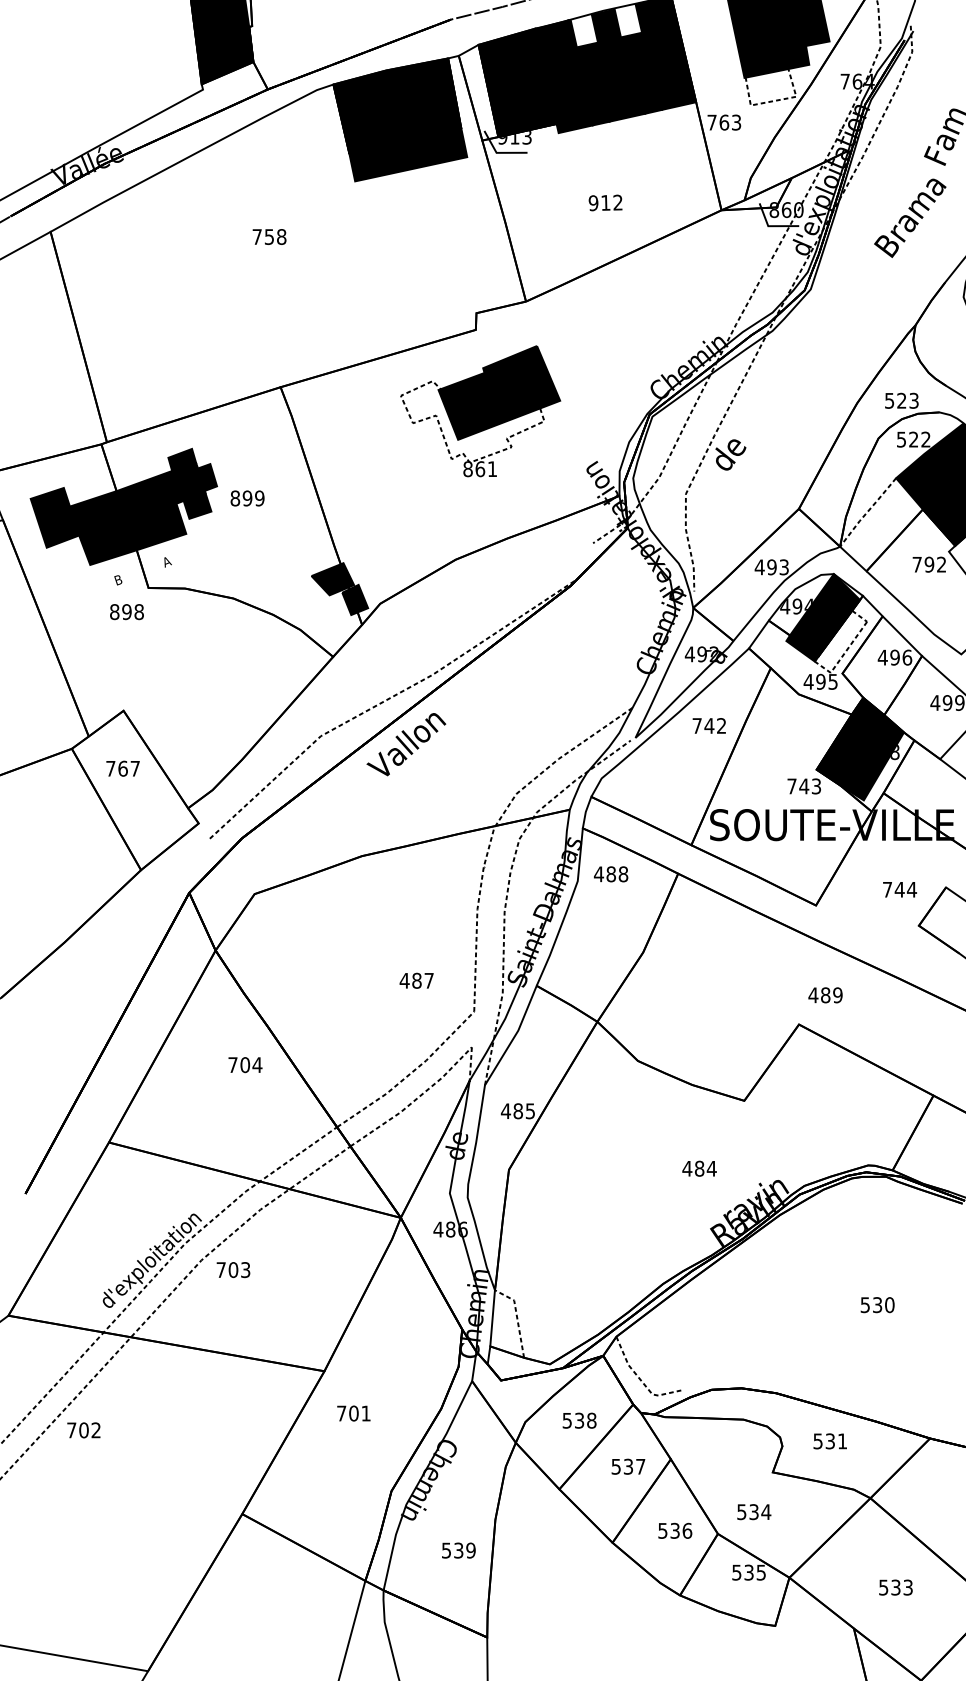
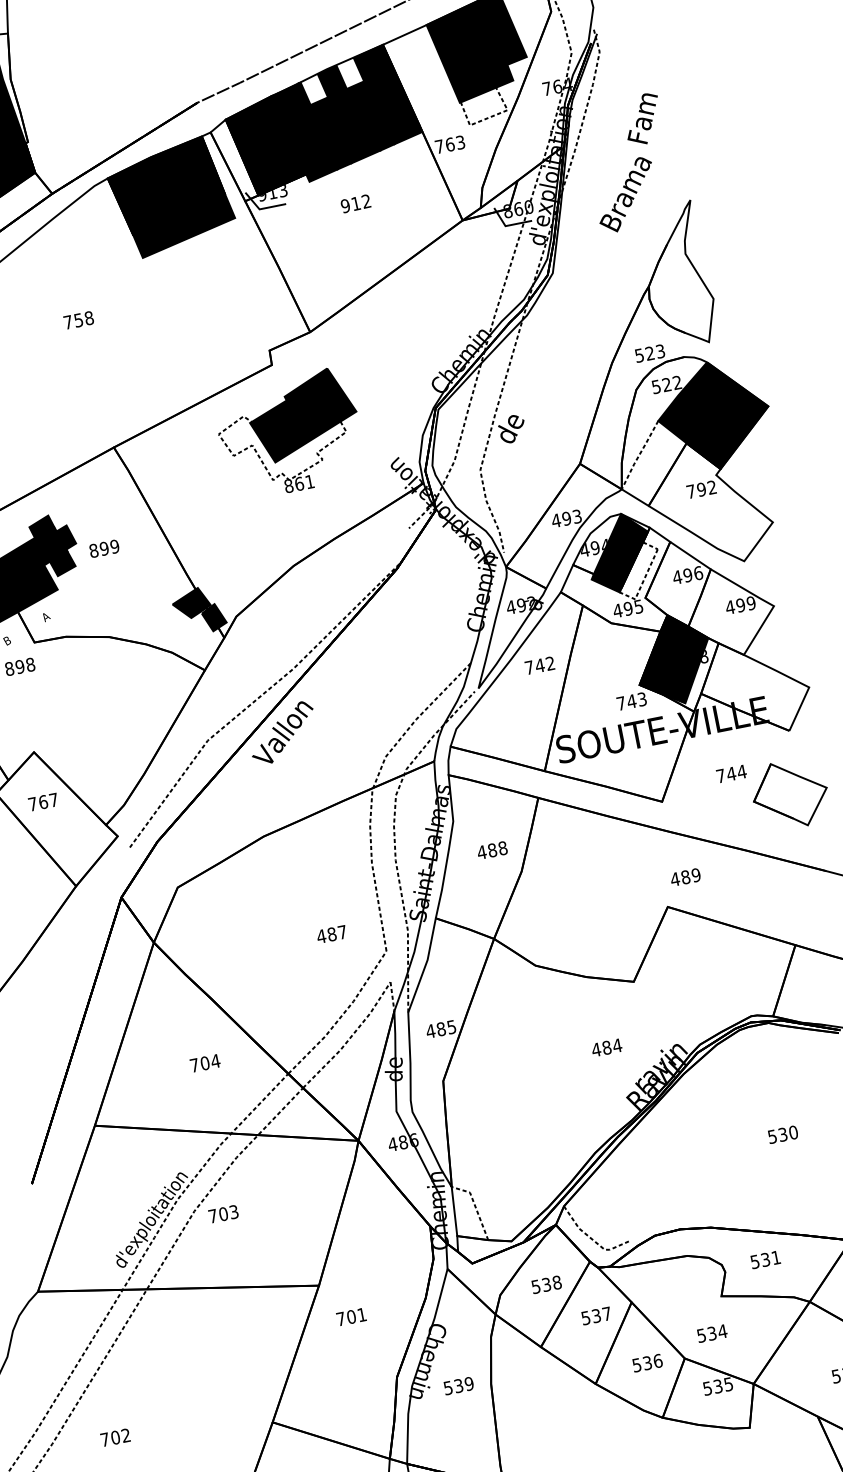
text: (605, 202) -> (355, 203), moved
text: (611, 874) -> (492, 850), moved
text: (245, 1065) -> (205, 1063), moved
text: (83, 1430) -> (115, 1437), moved
text: (458, 1550) -> (458, 1385), moved

